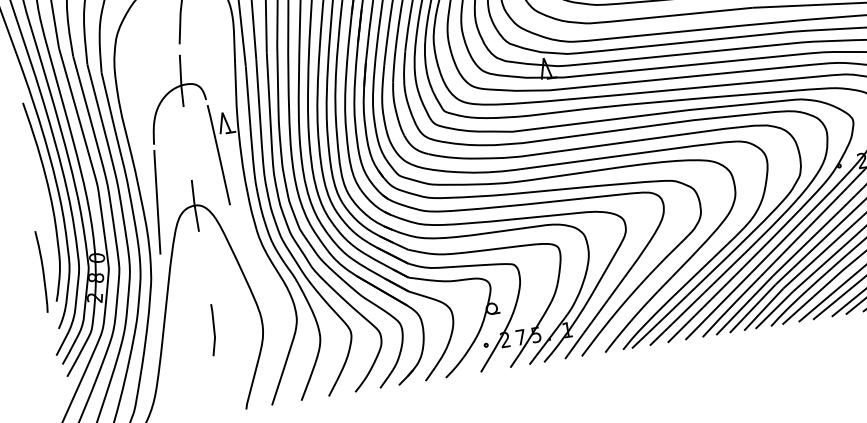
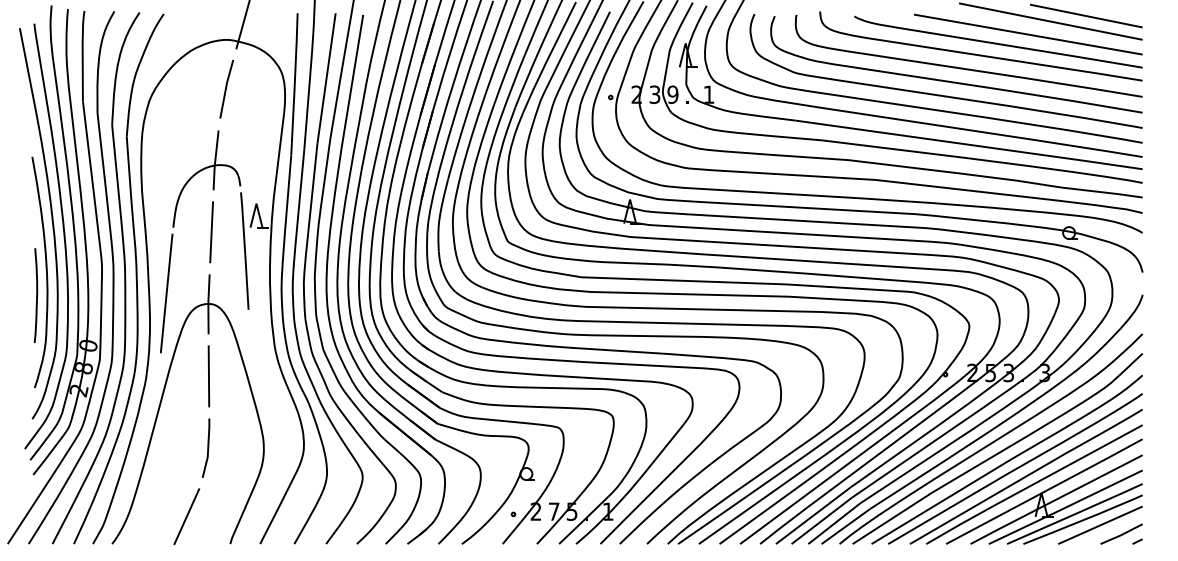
line: (187, 143) -> (211, 232), added
line: (204, 268) -> (208, 376), added
curve: (42, 271) -> (36, 295), moved
line: (204, 391) -> (186, 516), added

